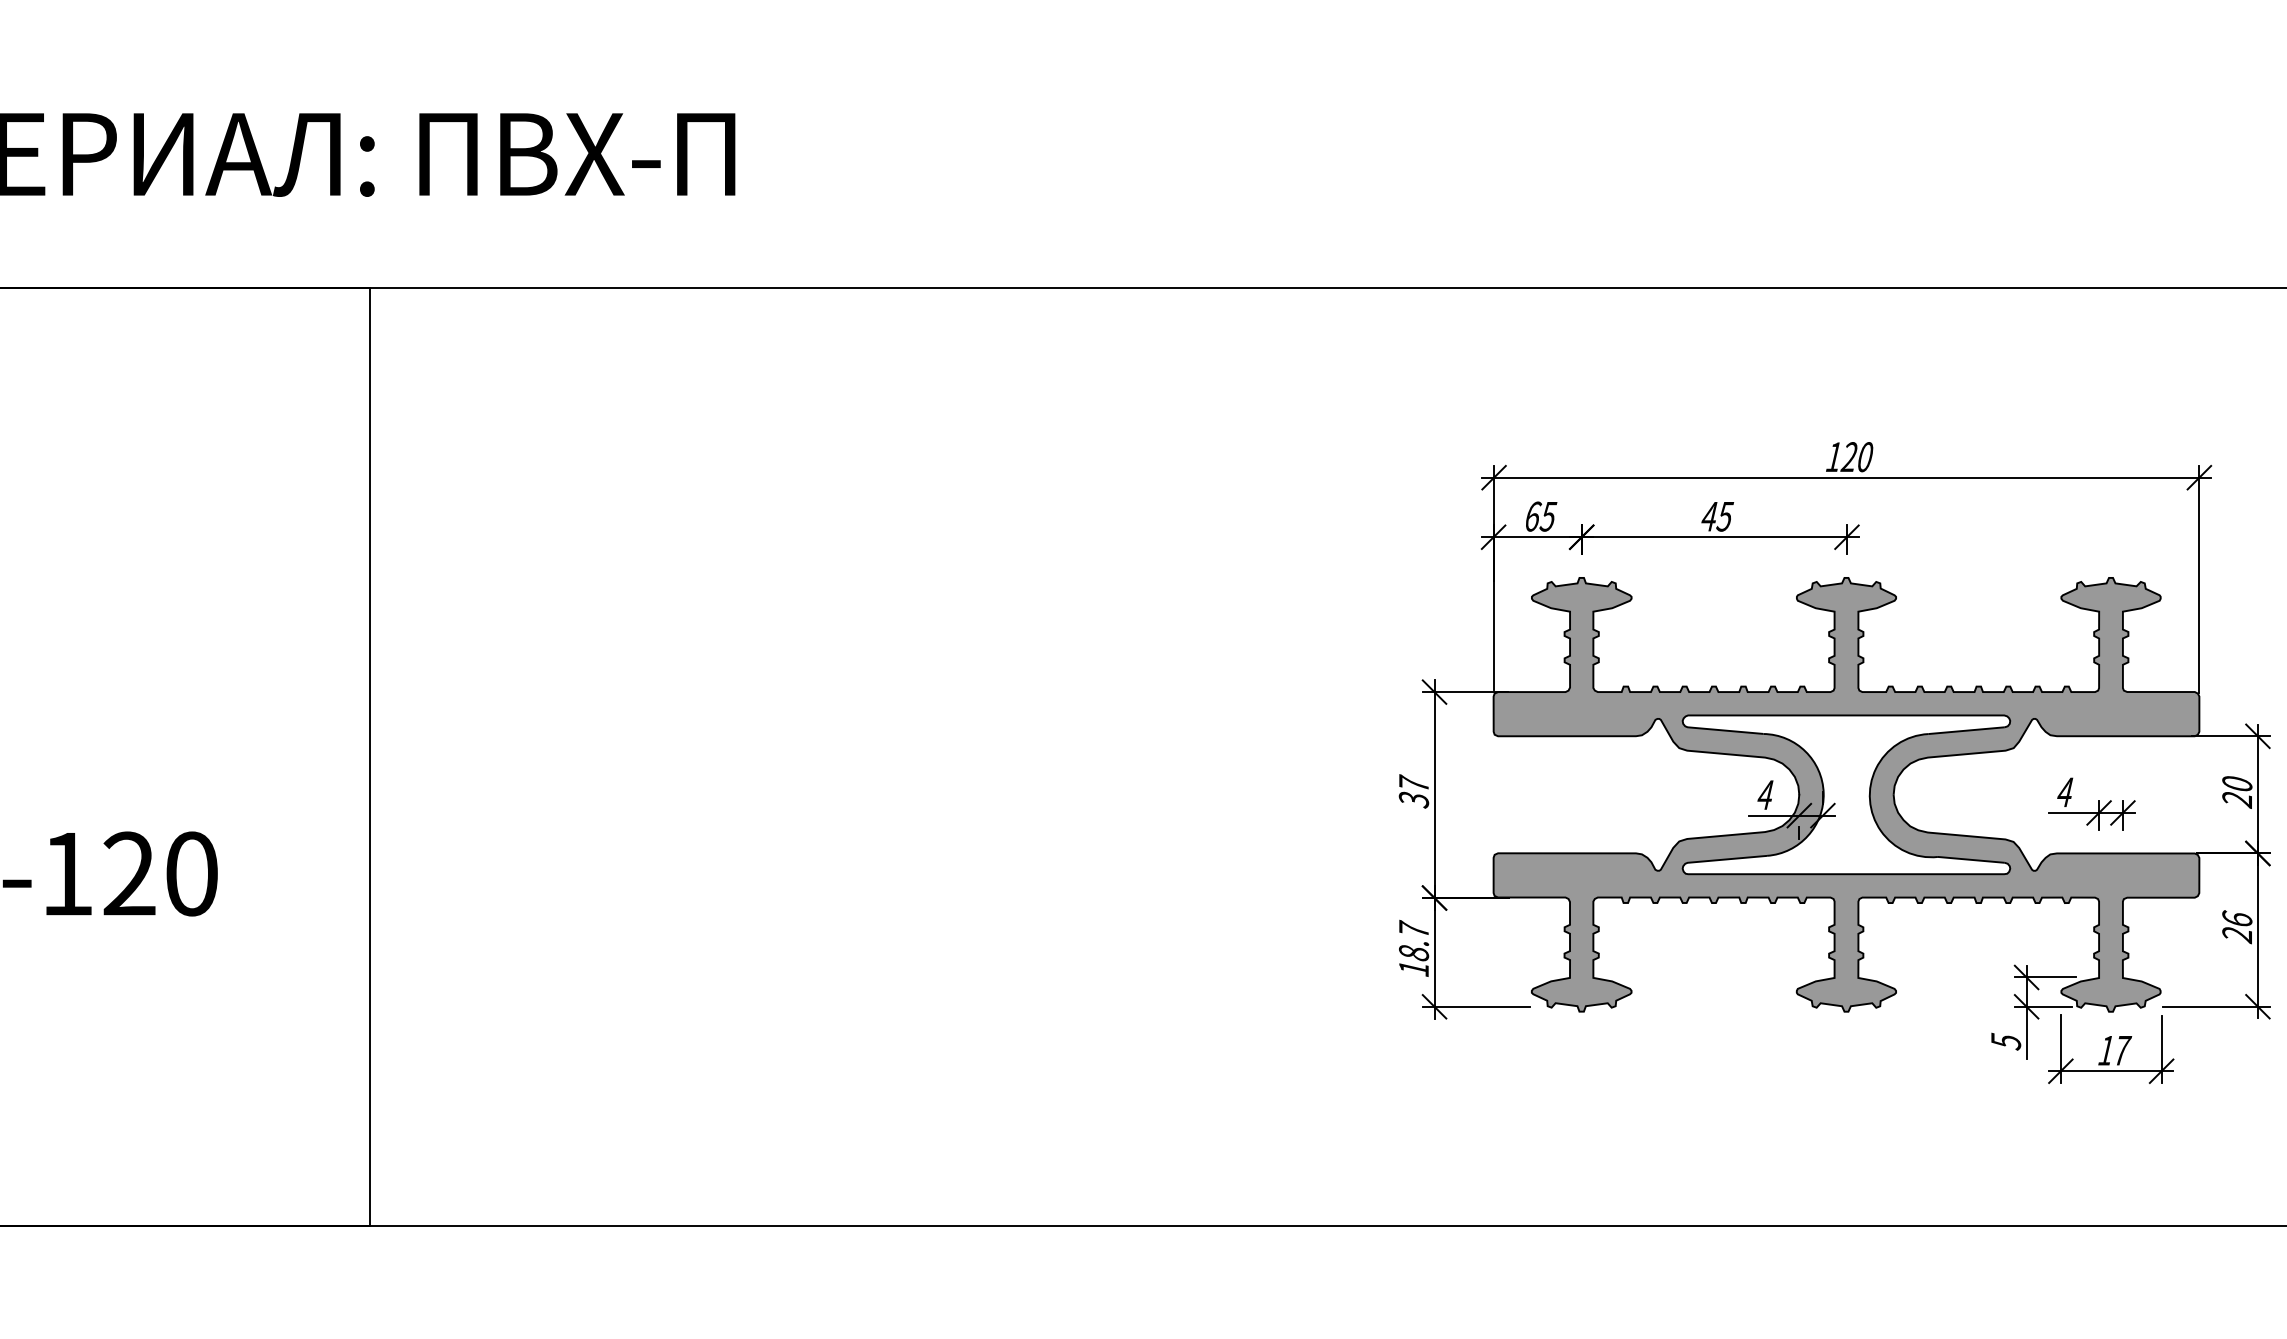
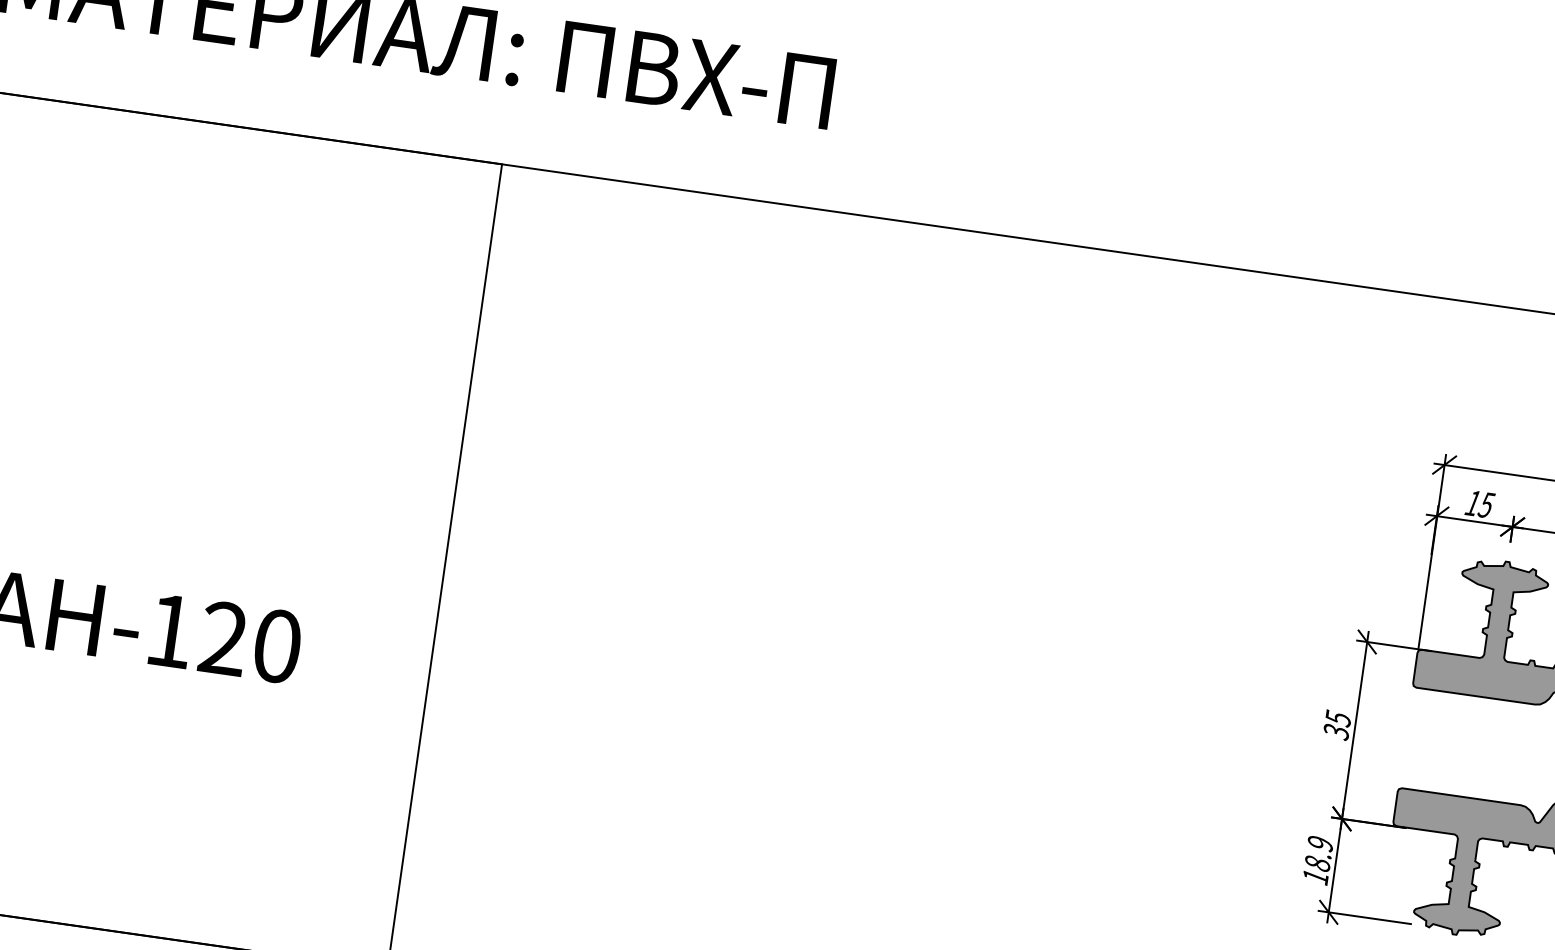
text: (1533, 516) -> (1473, 503), 65 -> 15
text: (1414, 783) -> (1338, 718), 37 -> 35
text: (1413, 928) -> (1320, 842), 18.7 -> 18.9

